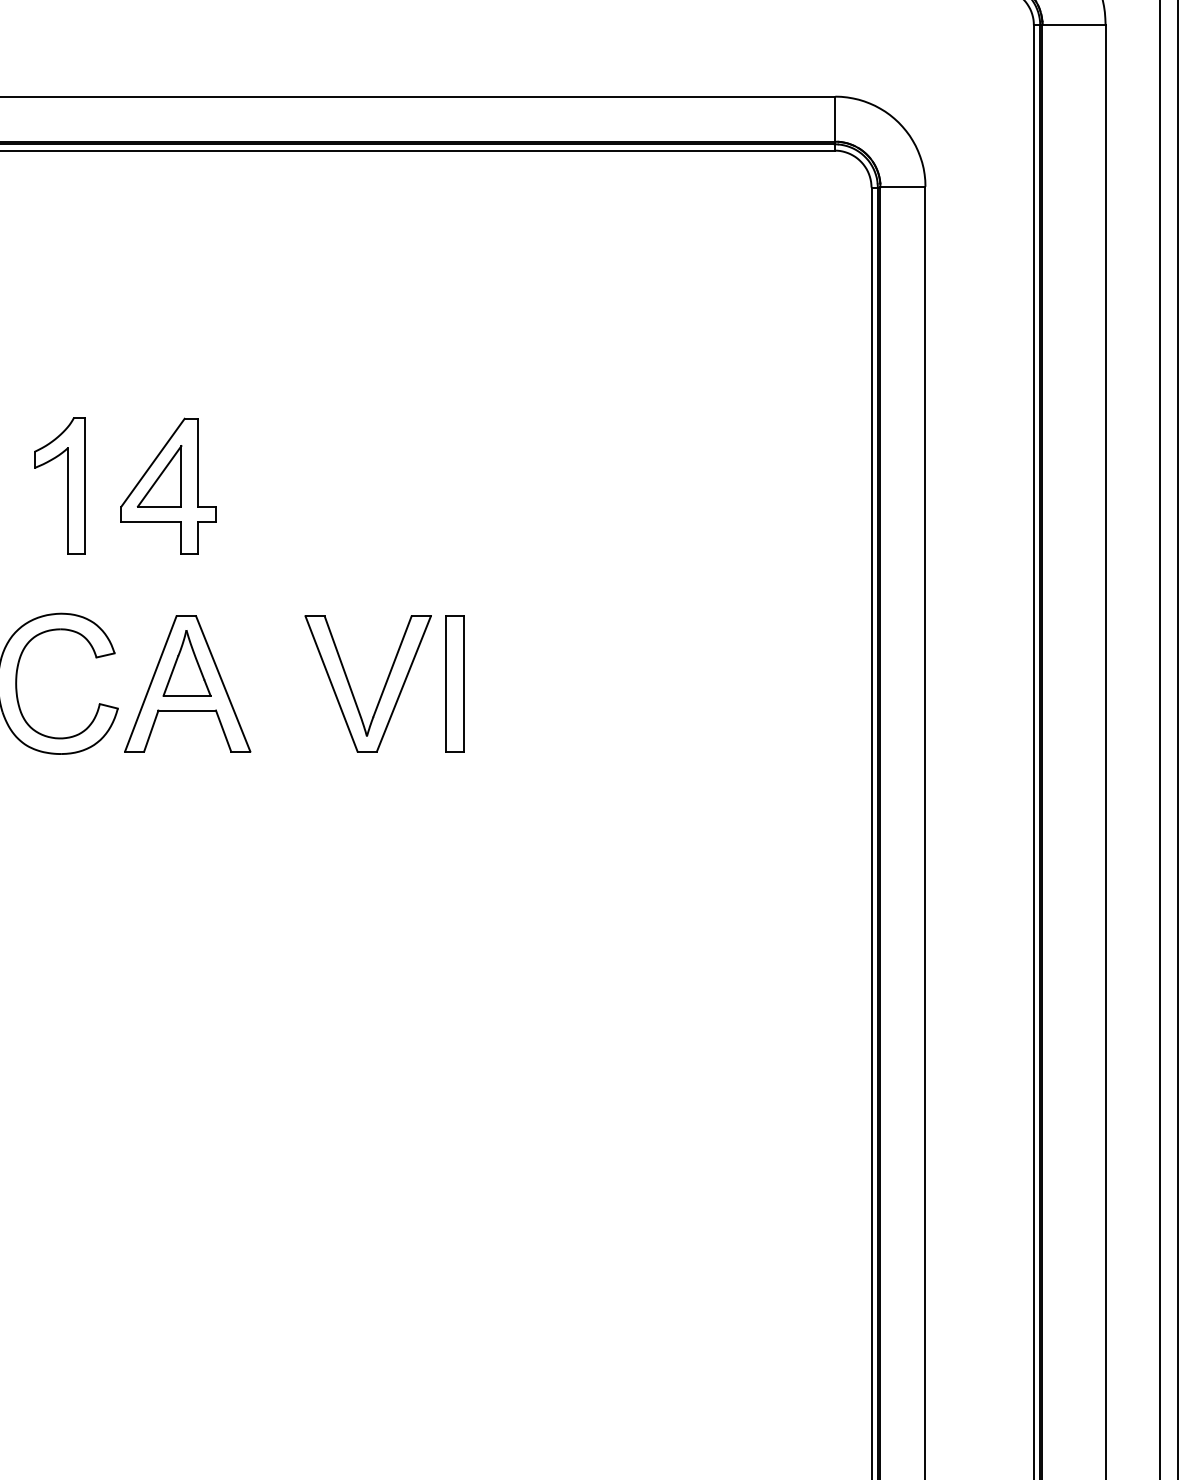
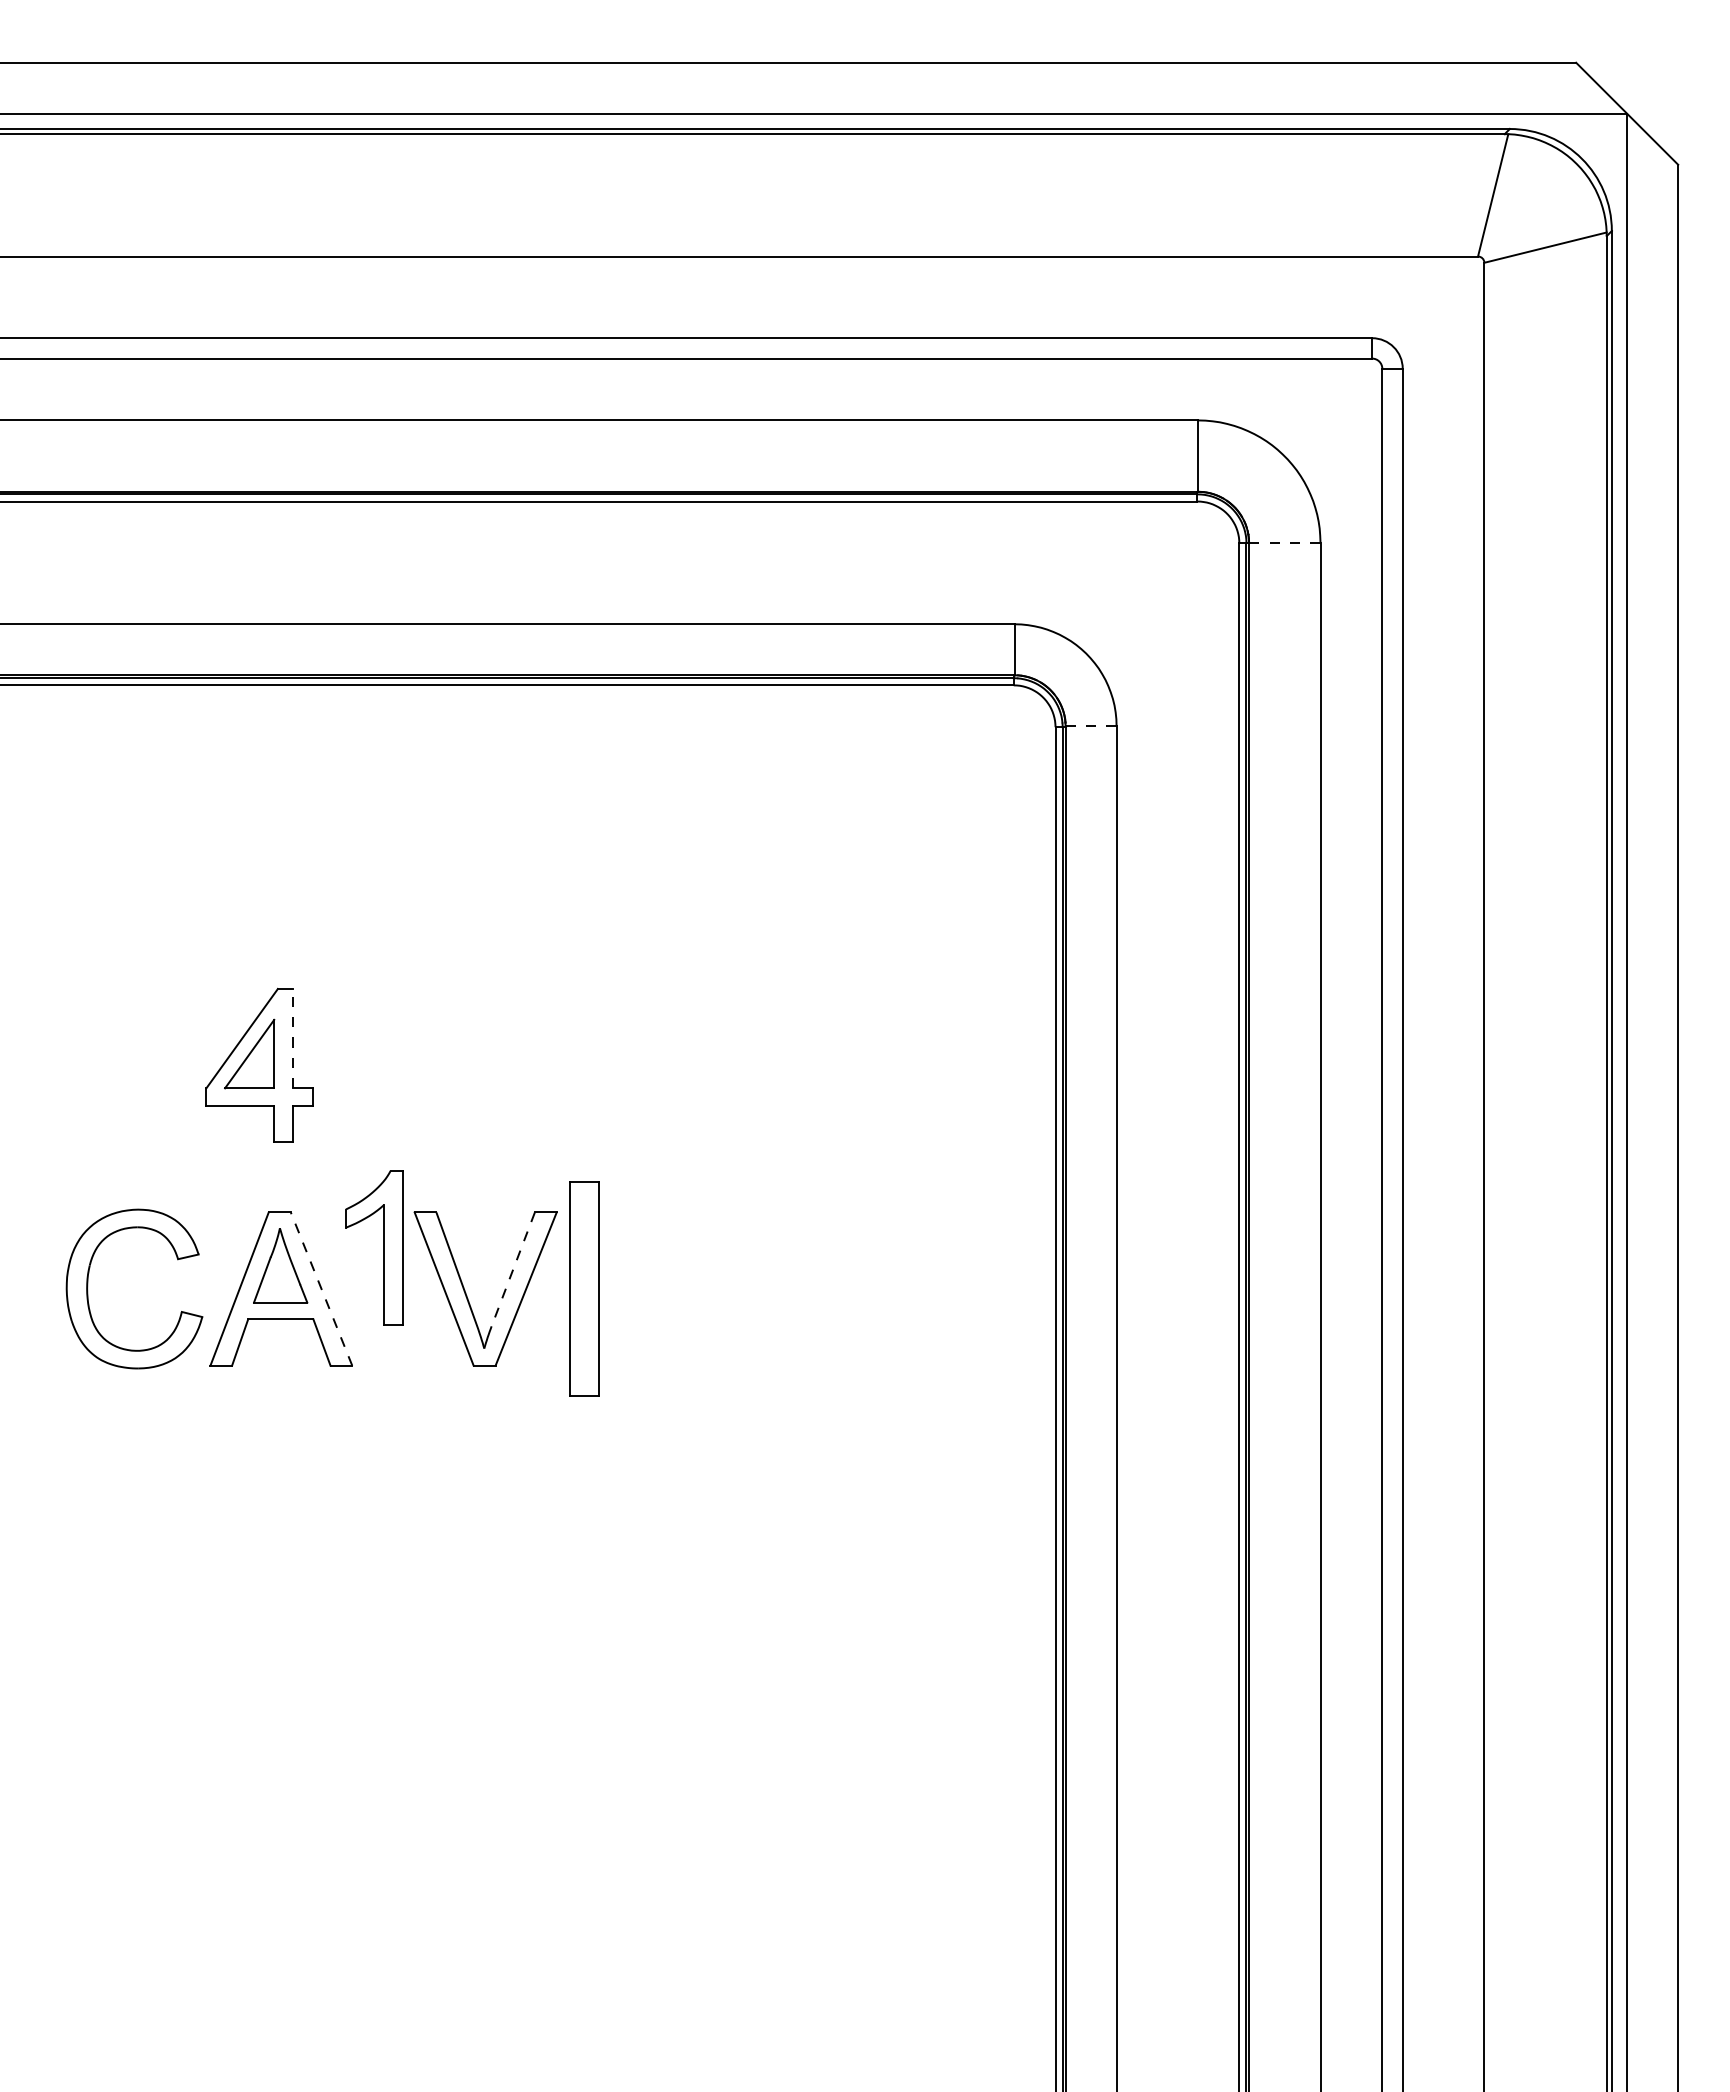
line: (1073, 24) -> (1284, 542), solid -> dashed
line: (903, 186) -> (1091, 726), solid -> dashed
line: (197, 462) -> (292, 1038), solid -> dashed
part: (67, 485) -> (383, 1247), moved
line: (392, 666) -> (513, 1269), solid -> dashed
part: (454, 683) -> (583, 1288), size x1.4
line: (223, 684) -> (321, 1289), solid -> dashed

